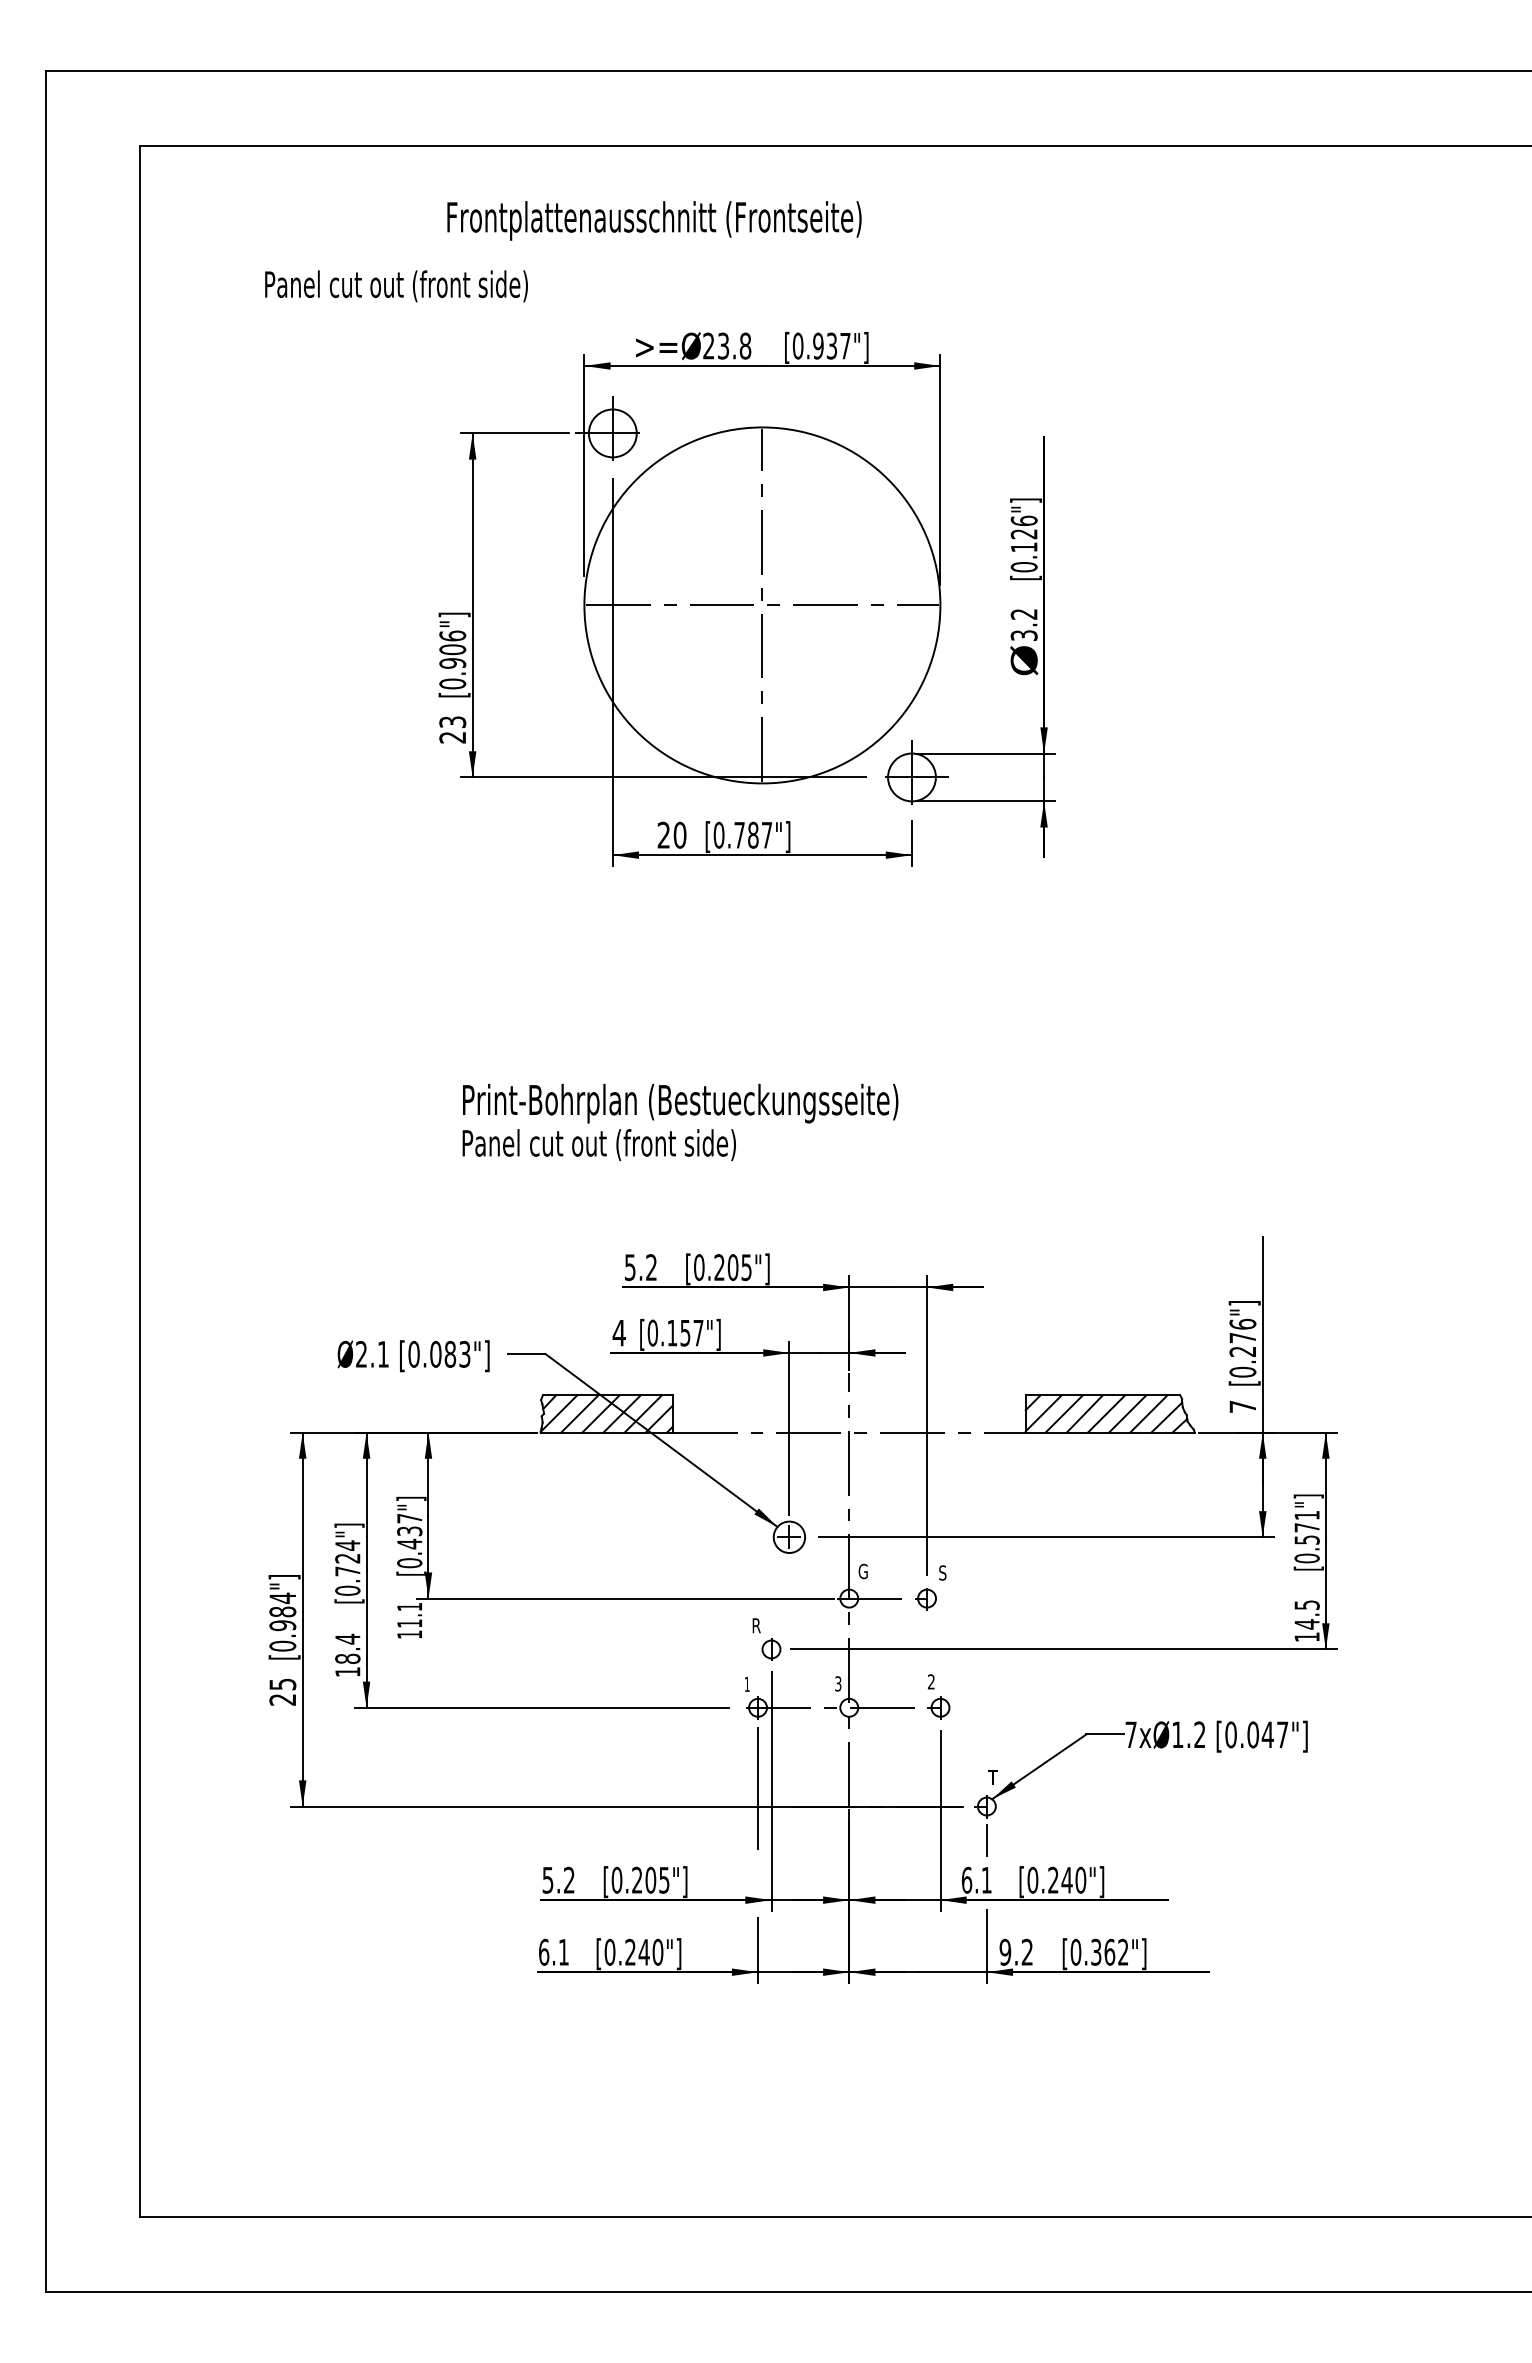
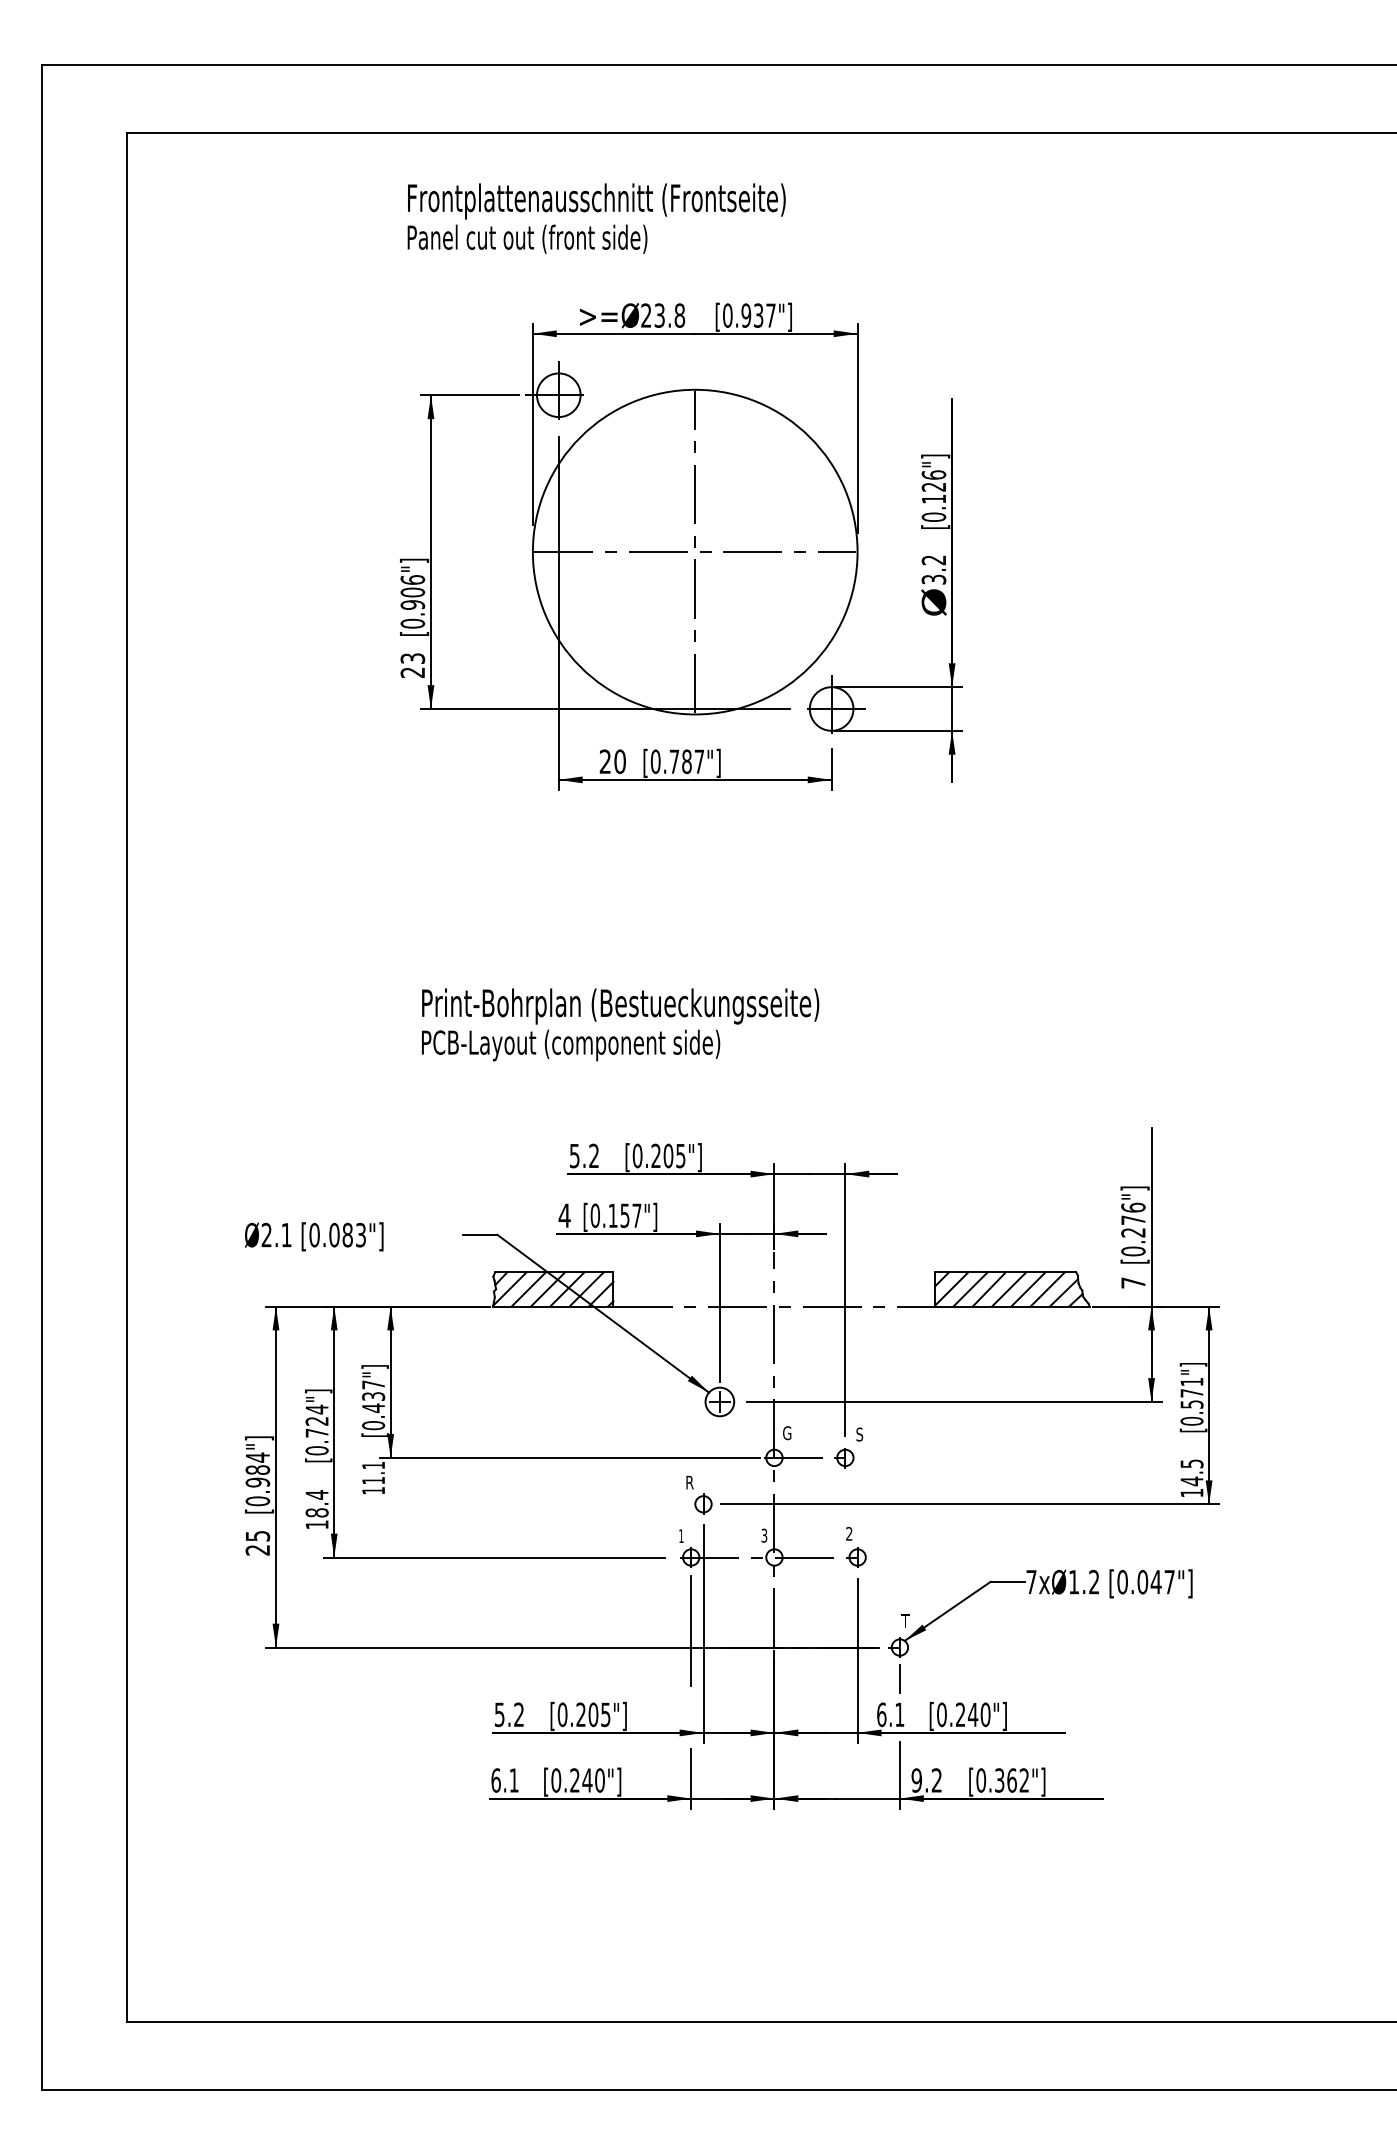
text: (396, 286) -> (527, 239), moved
text: (632, 1146) -> (576, 1045), Panel cut out (front side) -> PCB-Layout (component side)
text: (413, 1356) -> (314, 1237), moved

